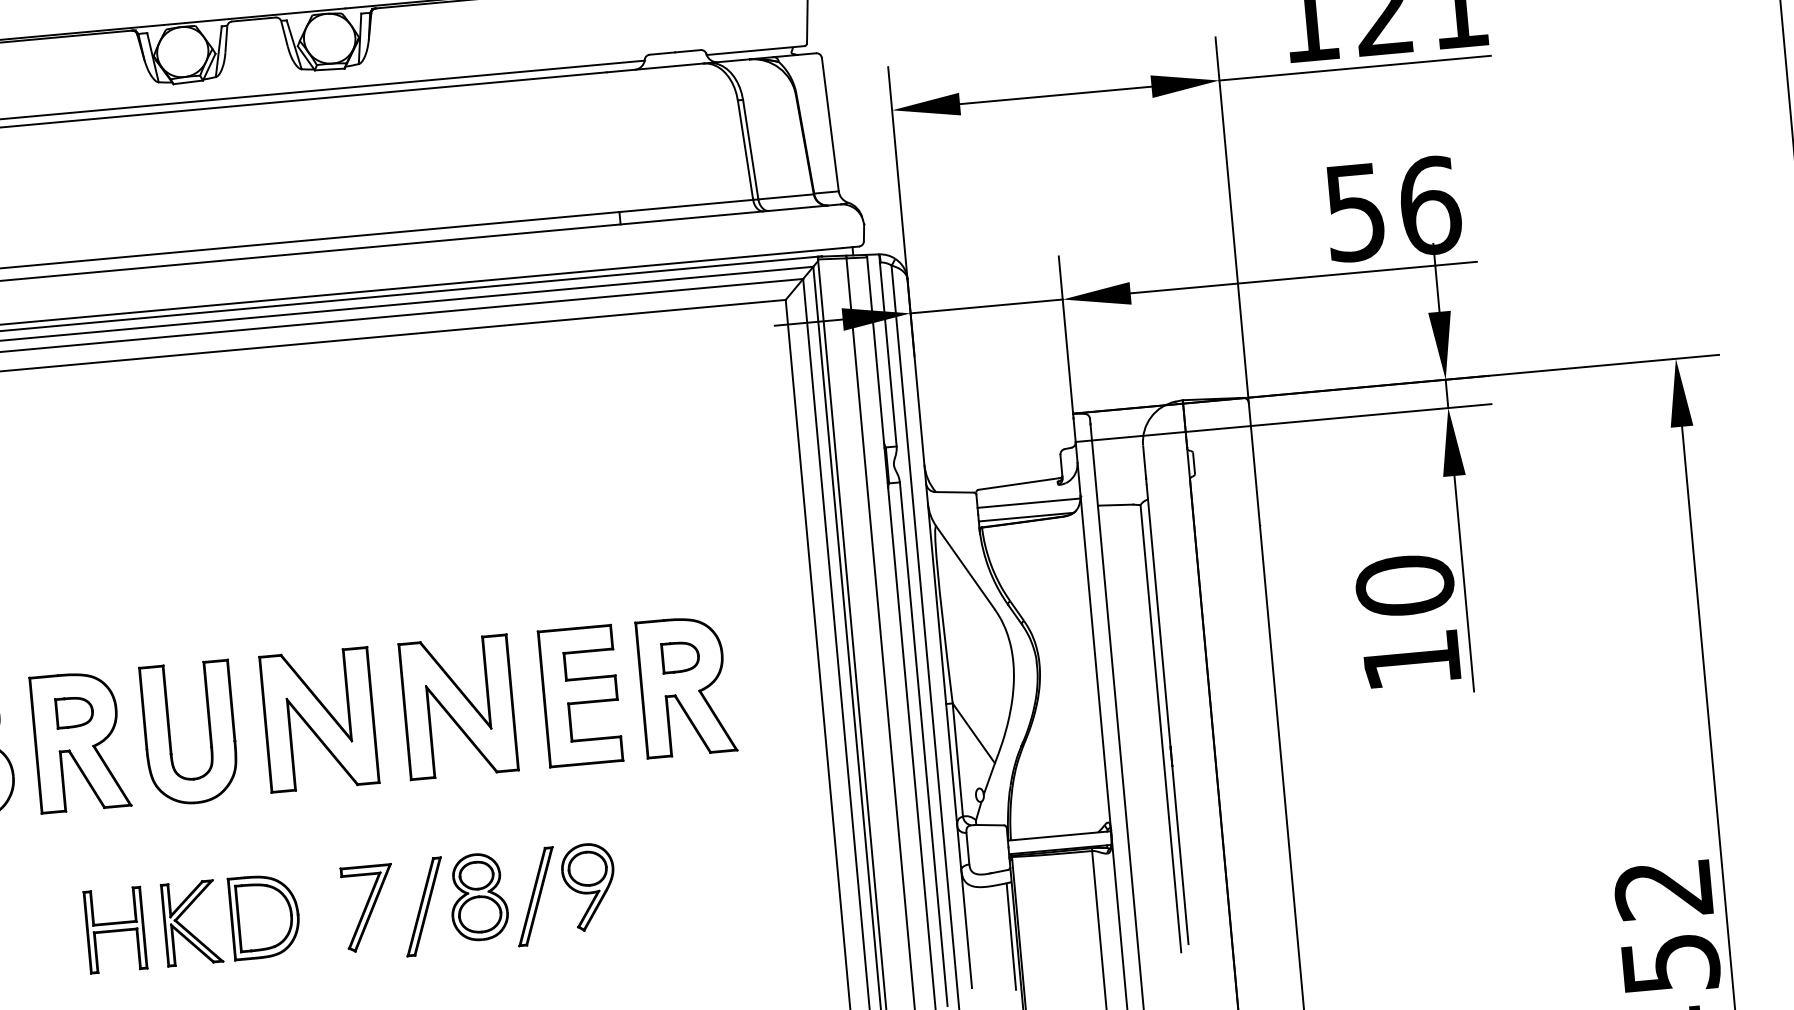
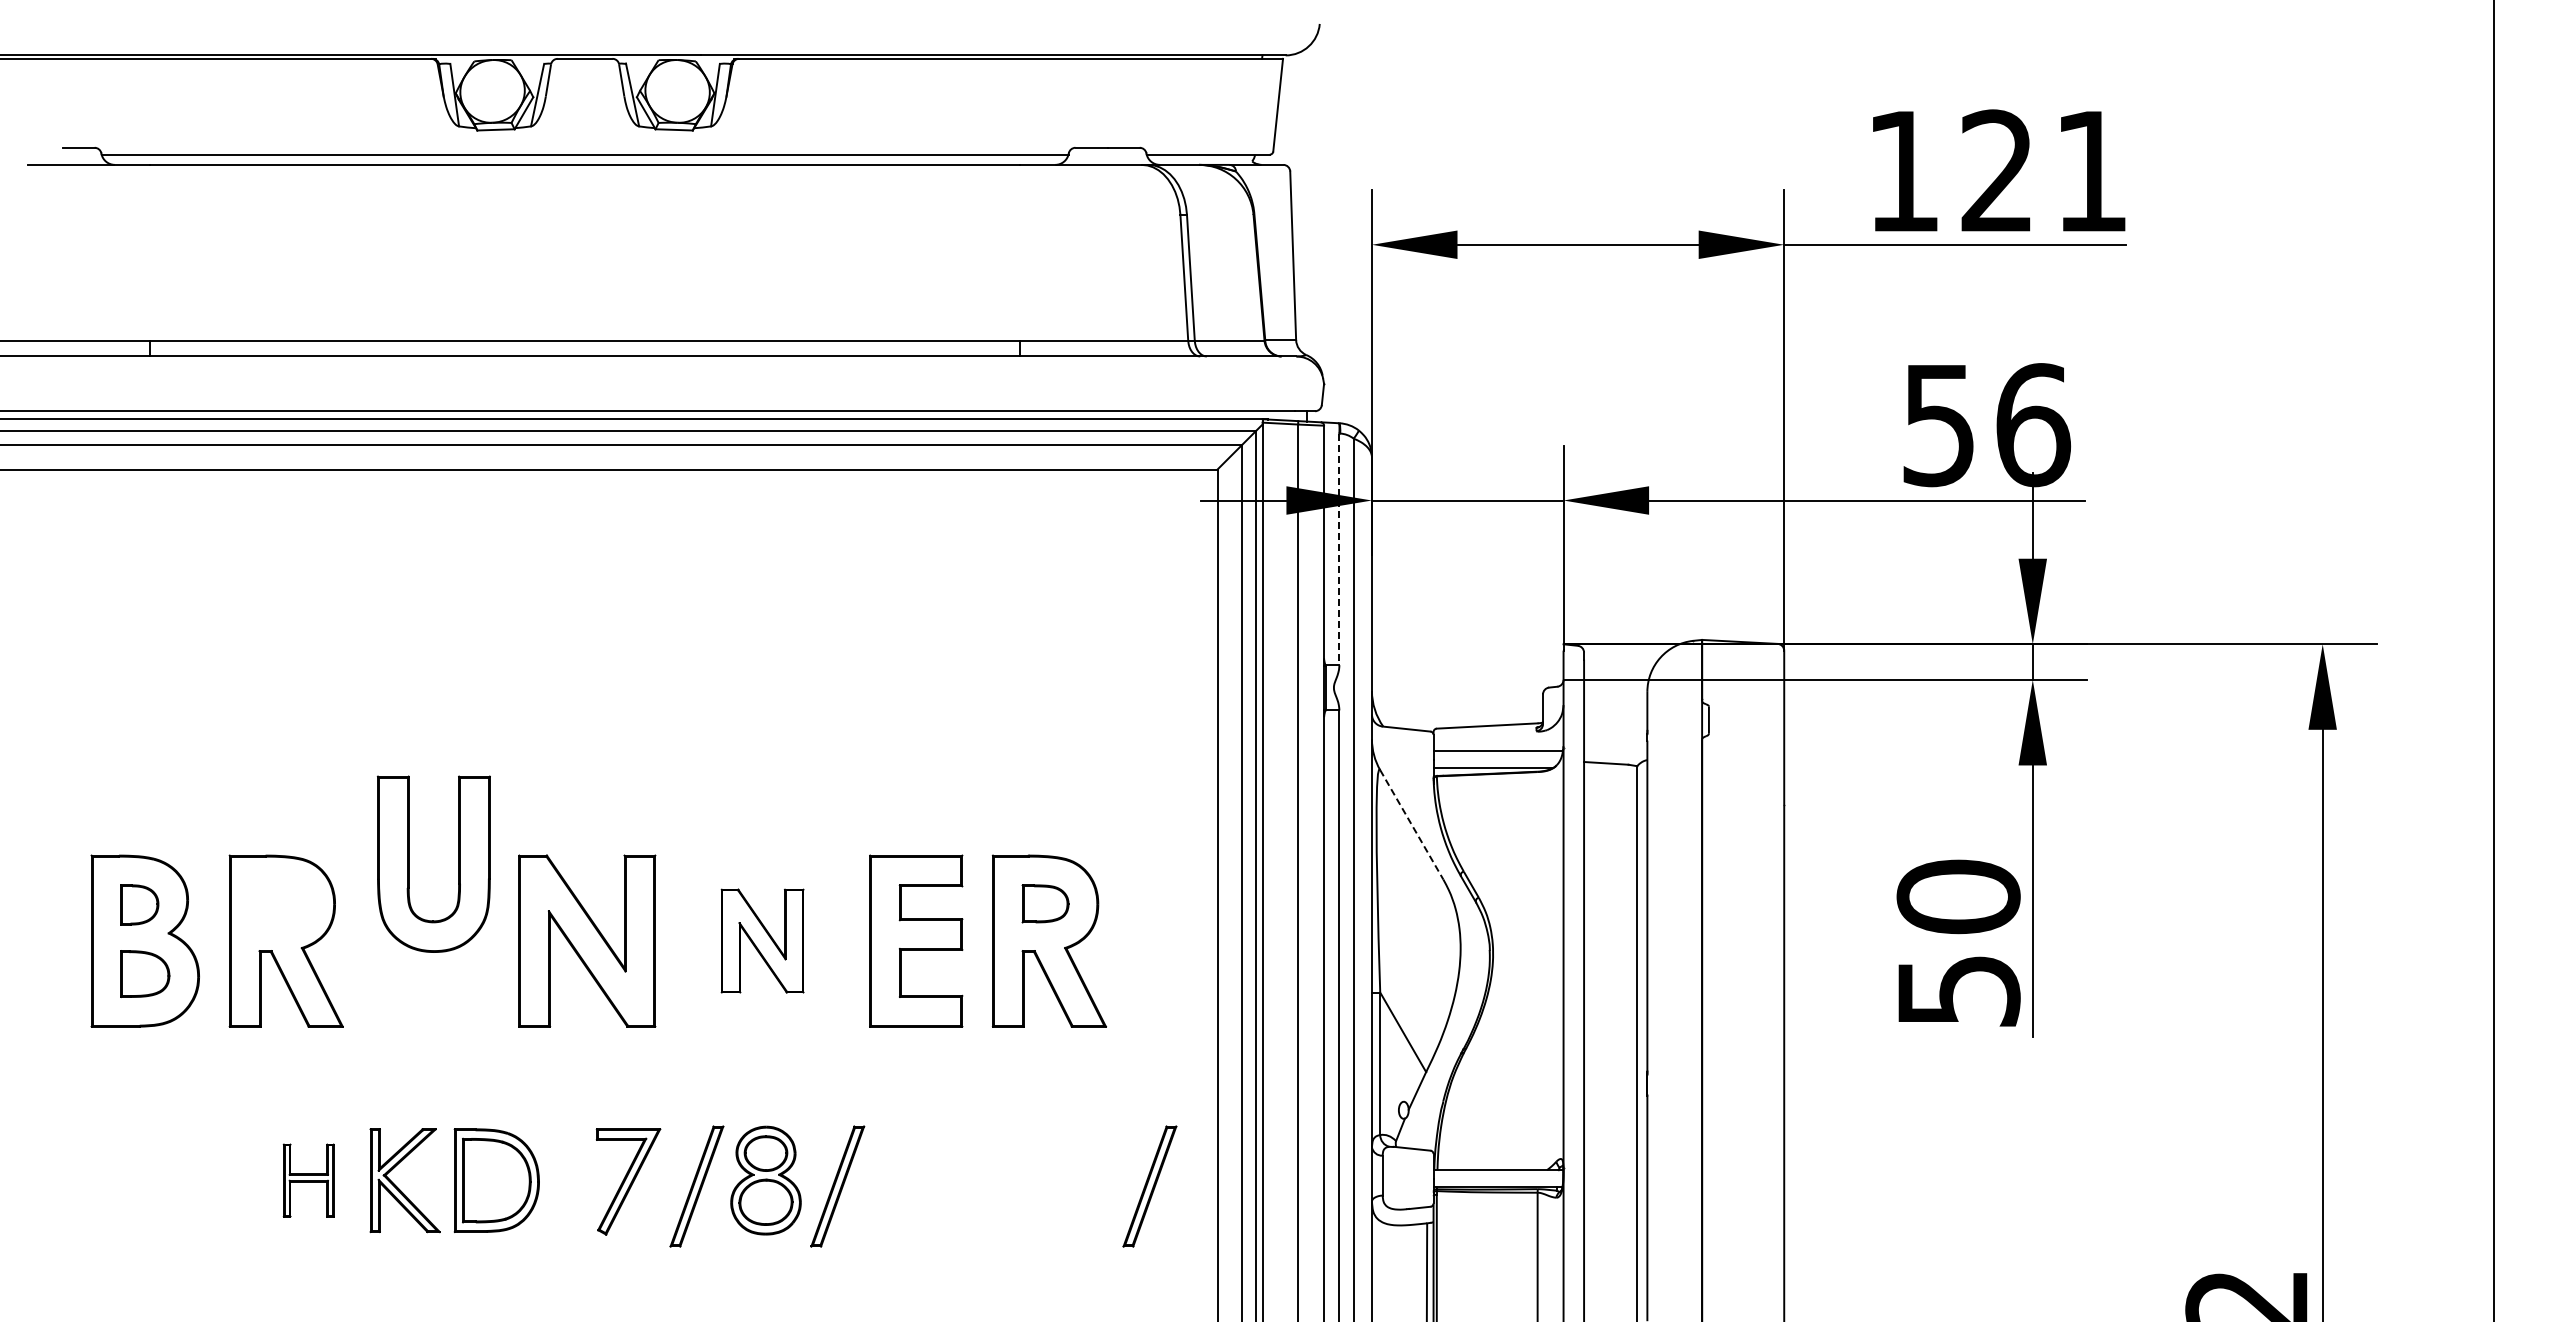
line: (888, 354) -> (1339, 549), solid -> dashed
line: (966, 568) -> (1412, 825), solid -> dashed
text: (1412, 660) -> (1959, 991), 10 -> 50
part: (458, 706) -> (762, 940), size x0.6
part: (74, 712) -> (282, 903), removed
part: (170, 734) -> (409, 863), moved
part: (783, 874) -> (1149, 1186), added
part: (589, 886) -> (905, 1180), removed
part: (115, 930) -> (308, 1180), size x0.7

